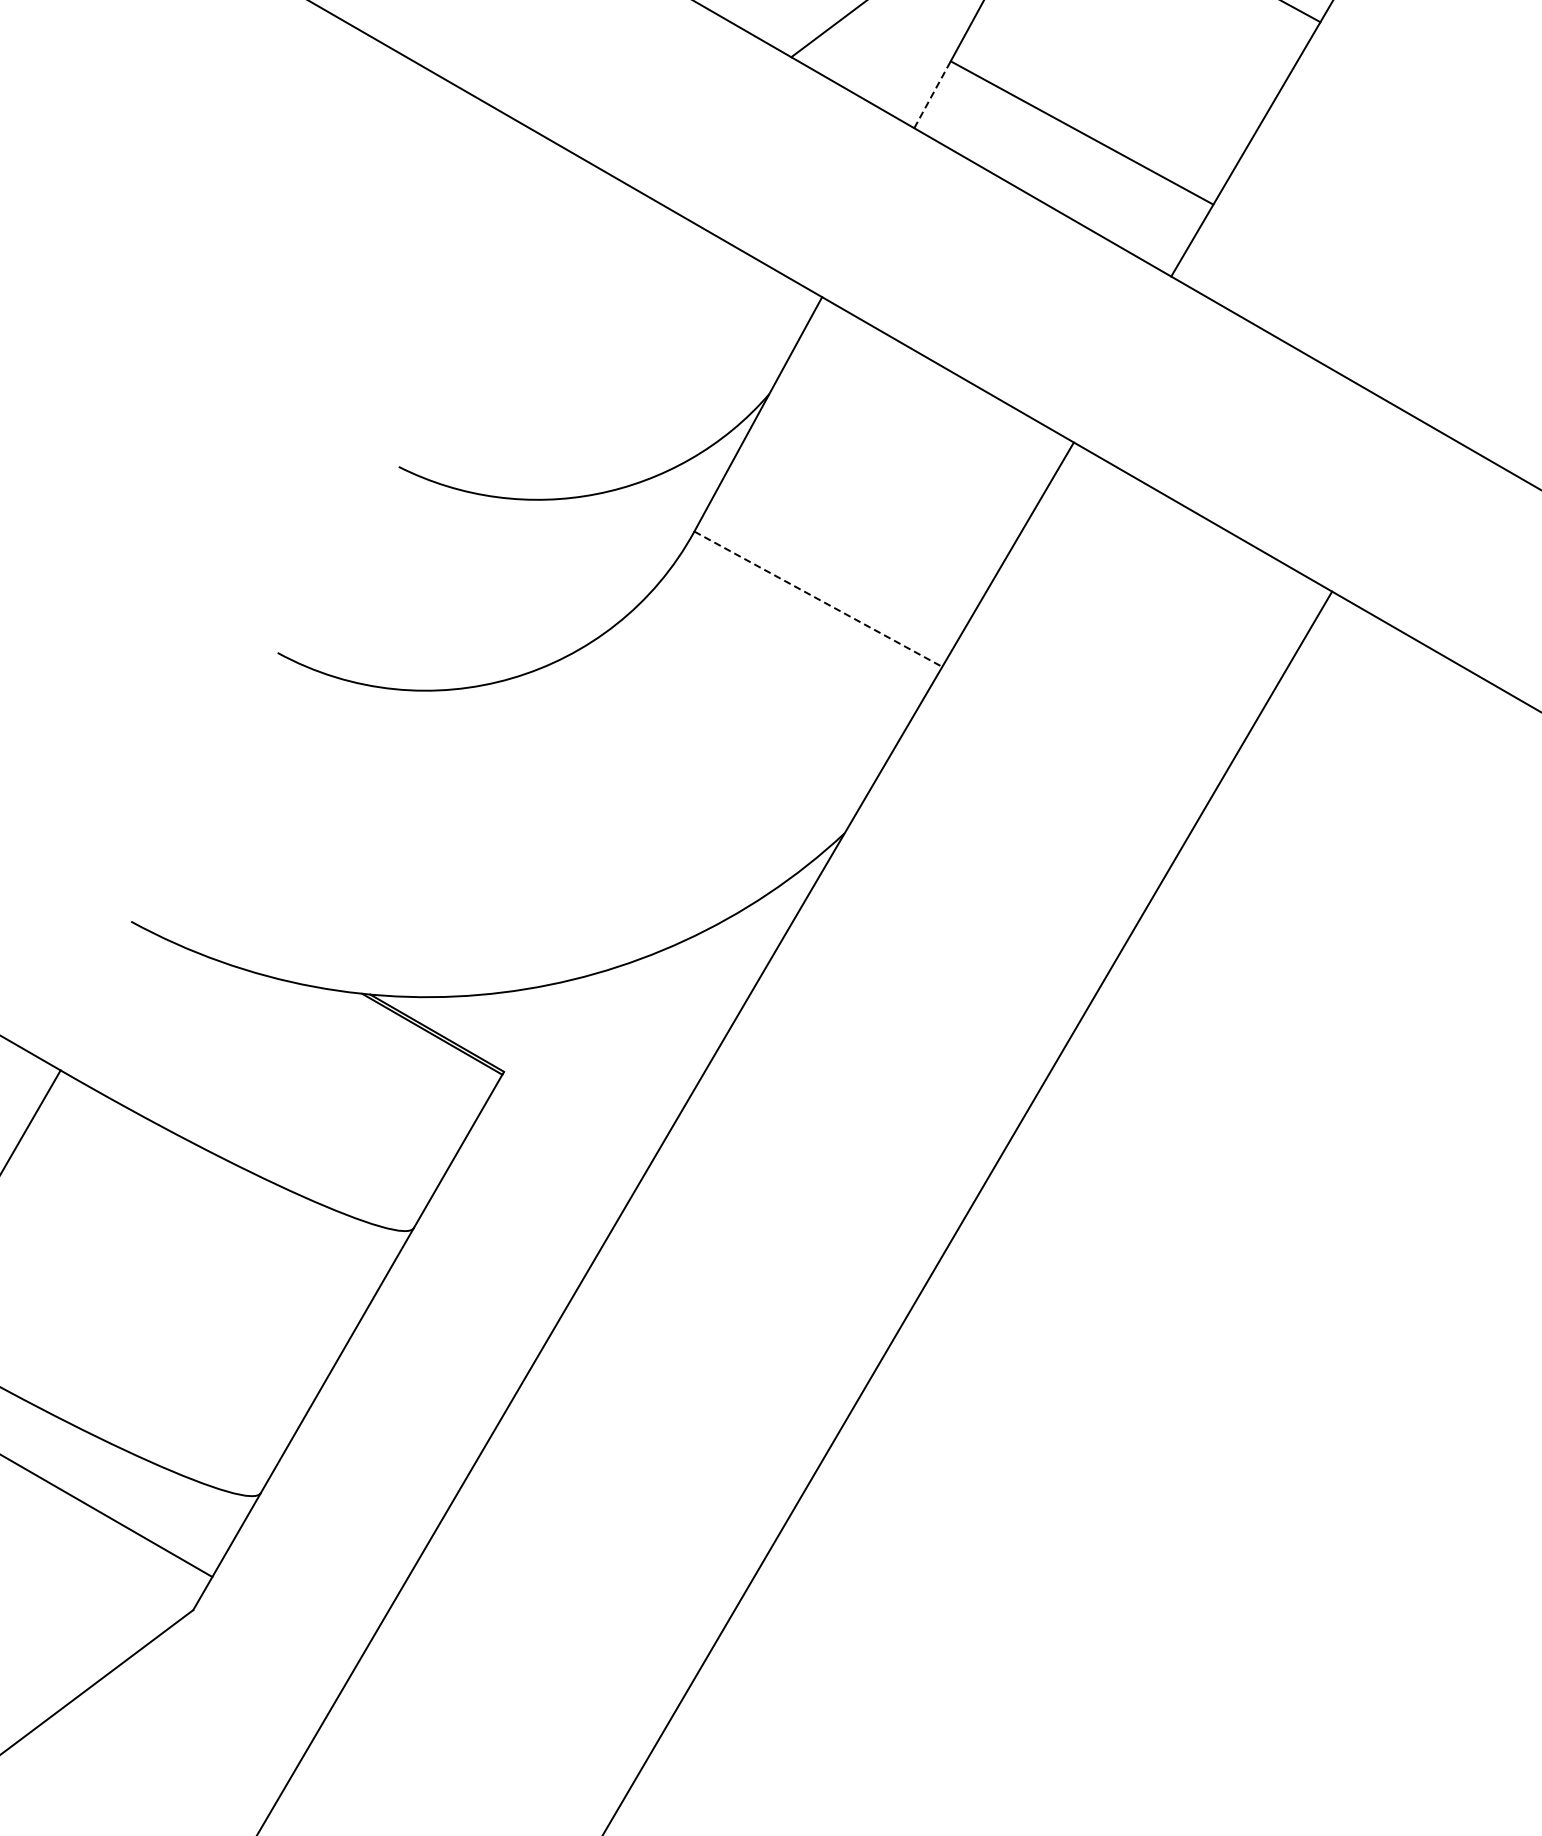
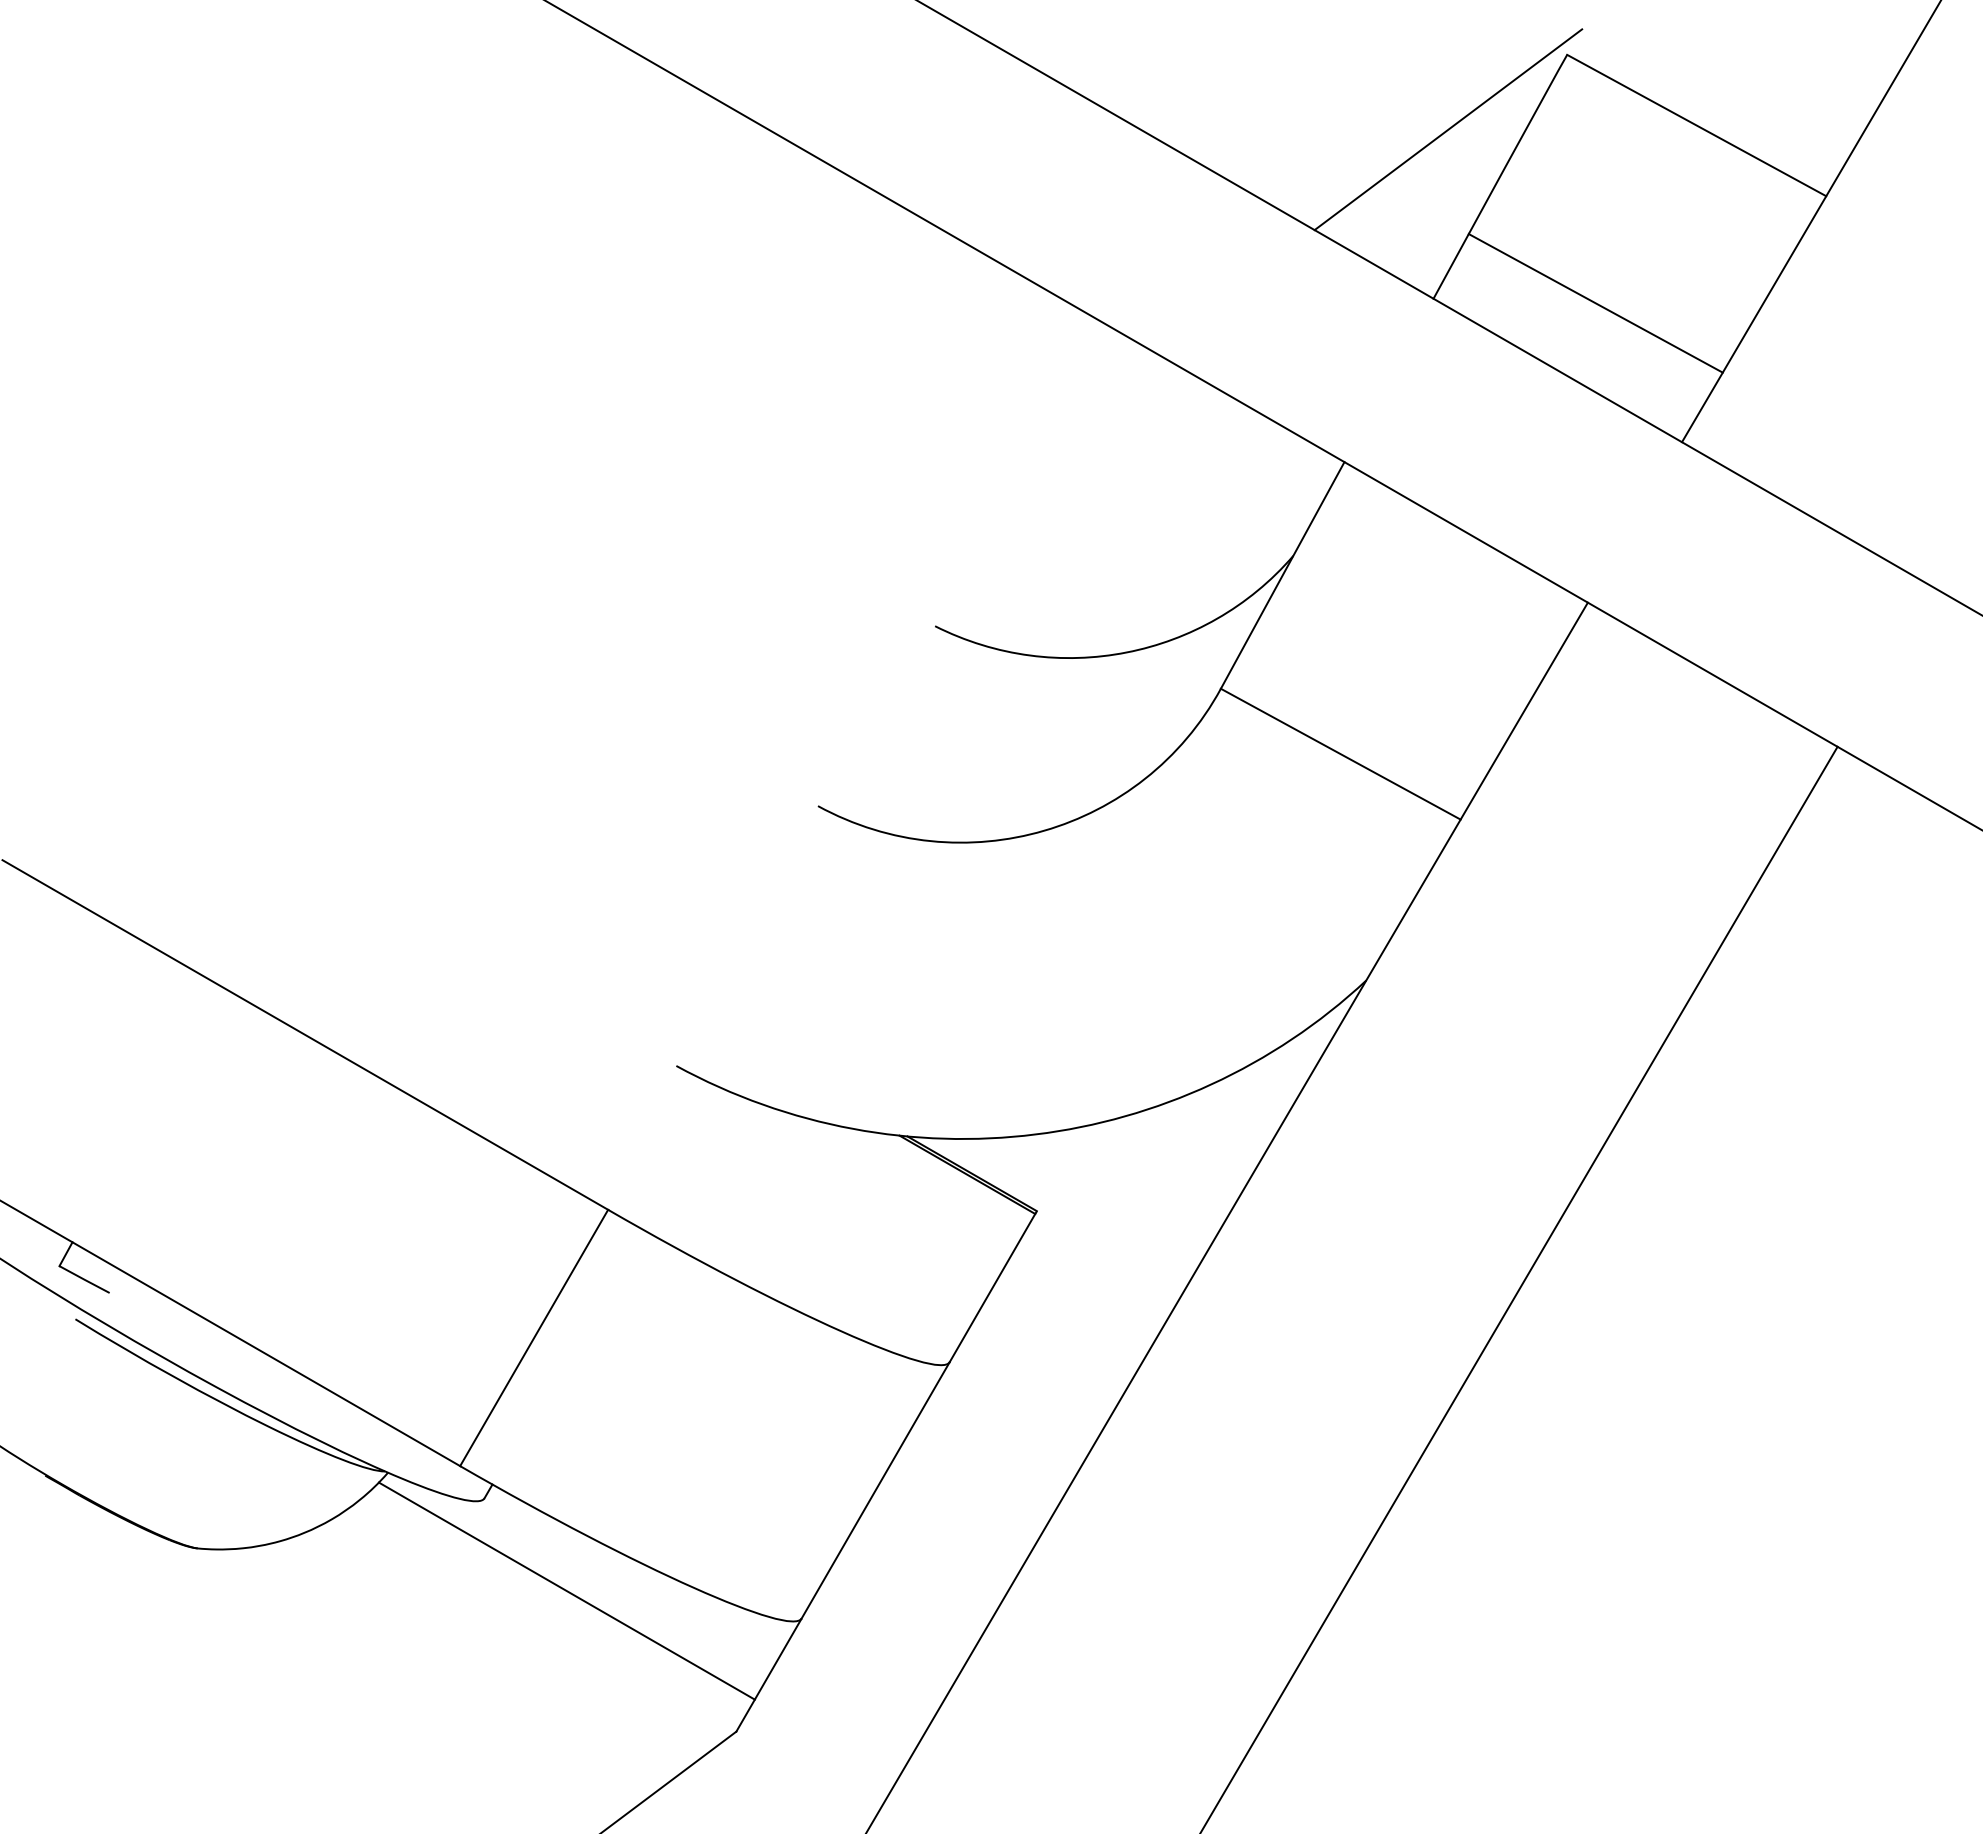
line: (932, 94) -> (1451, 266), dashed -> solid
line: (818, 599) -> (1340, 754), dashed -> solid

